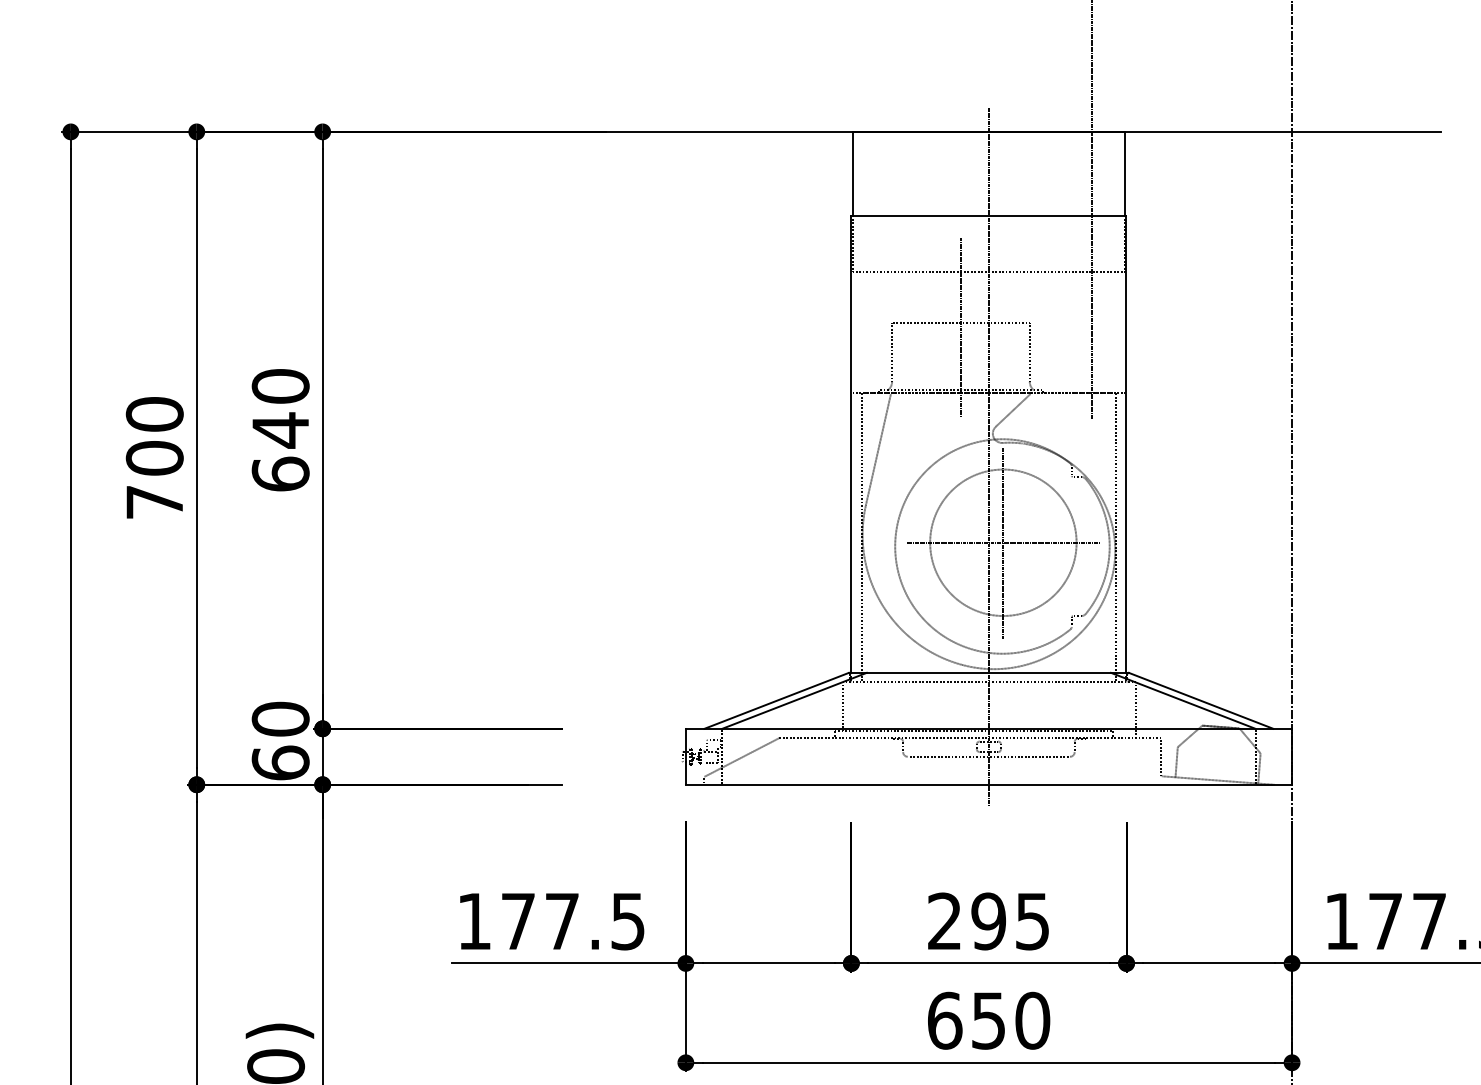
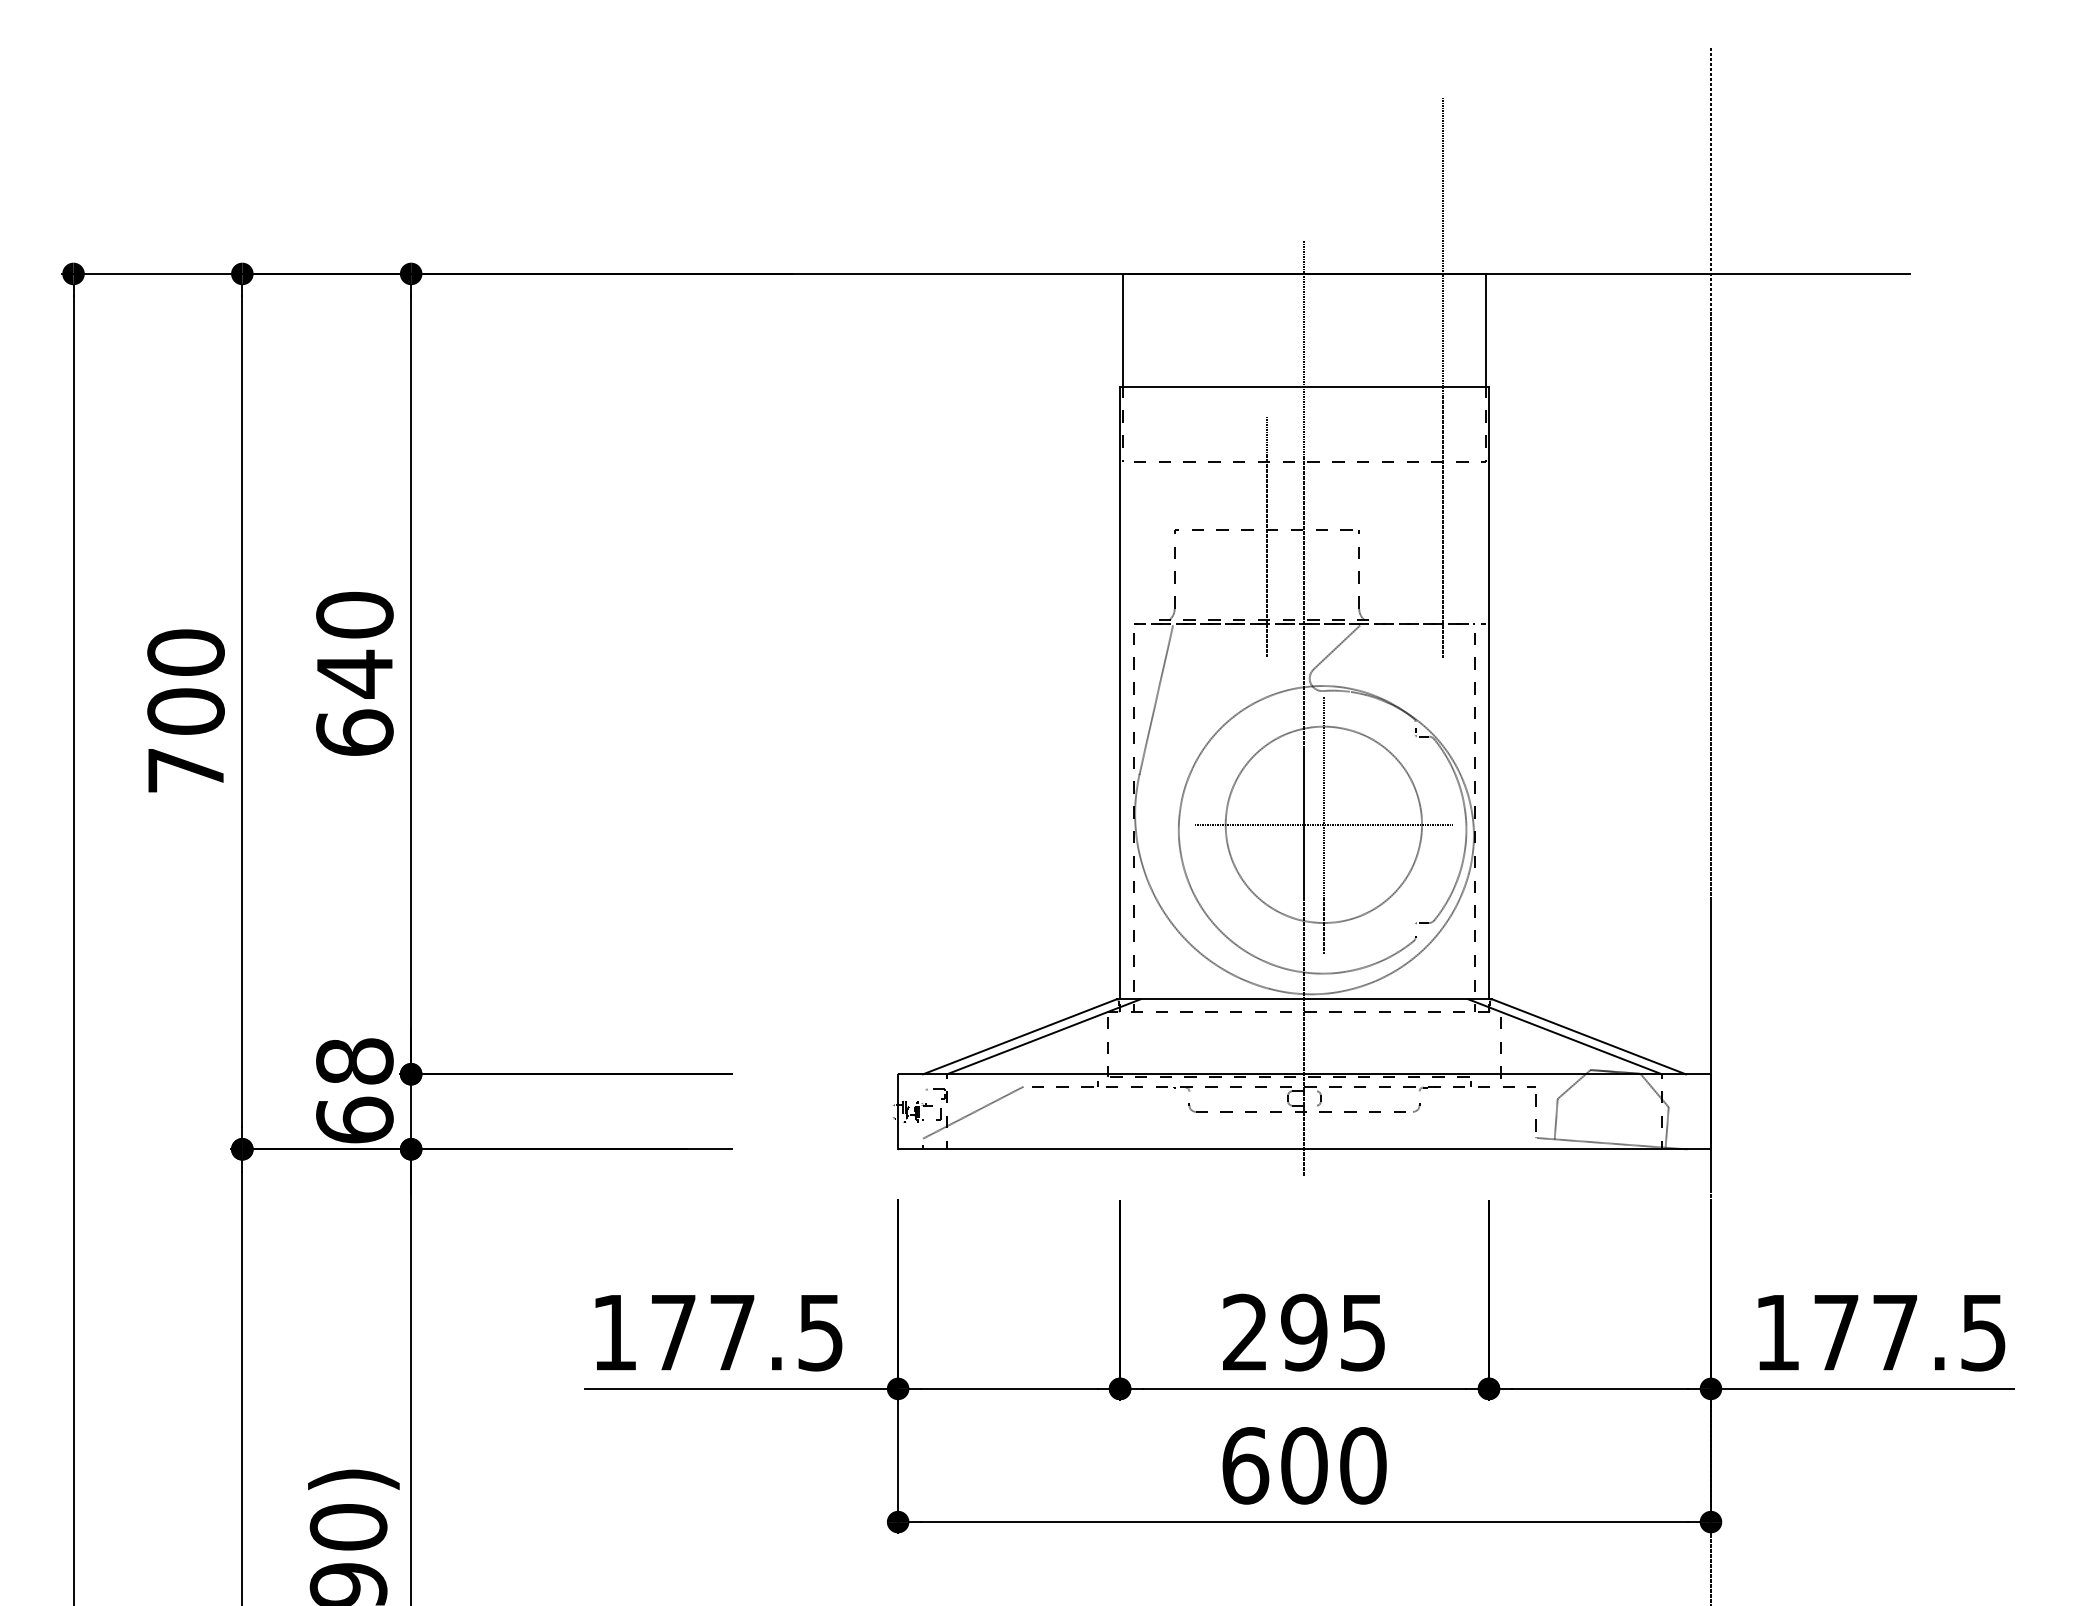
text: (280, 719) -> (354, 1061), 60 -> 68
text: (988, 1020) -> (1304, 1465), 650 -> 600

